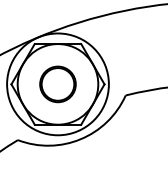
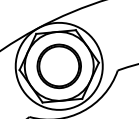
part: (57, 84) -> (58, 66), size x1.43

